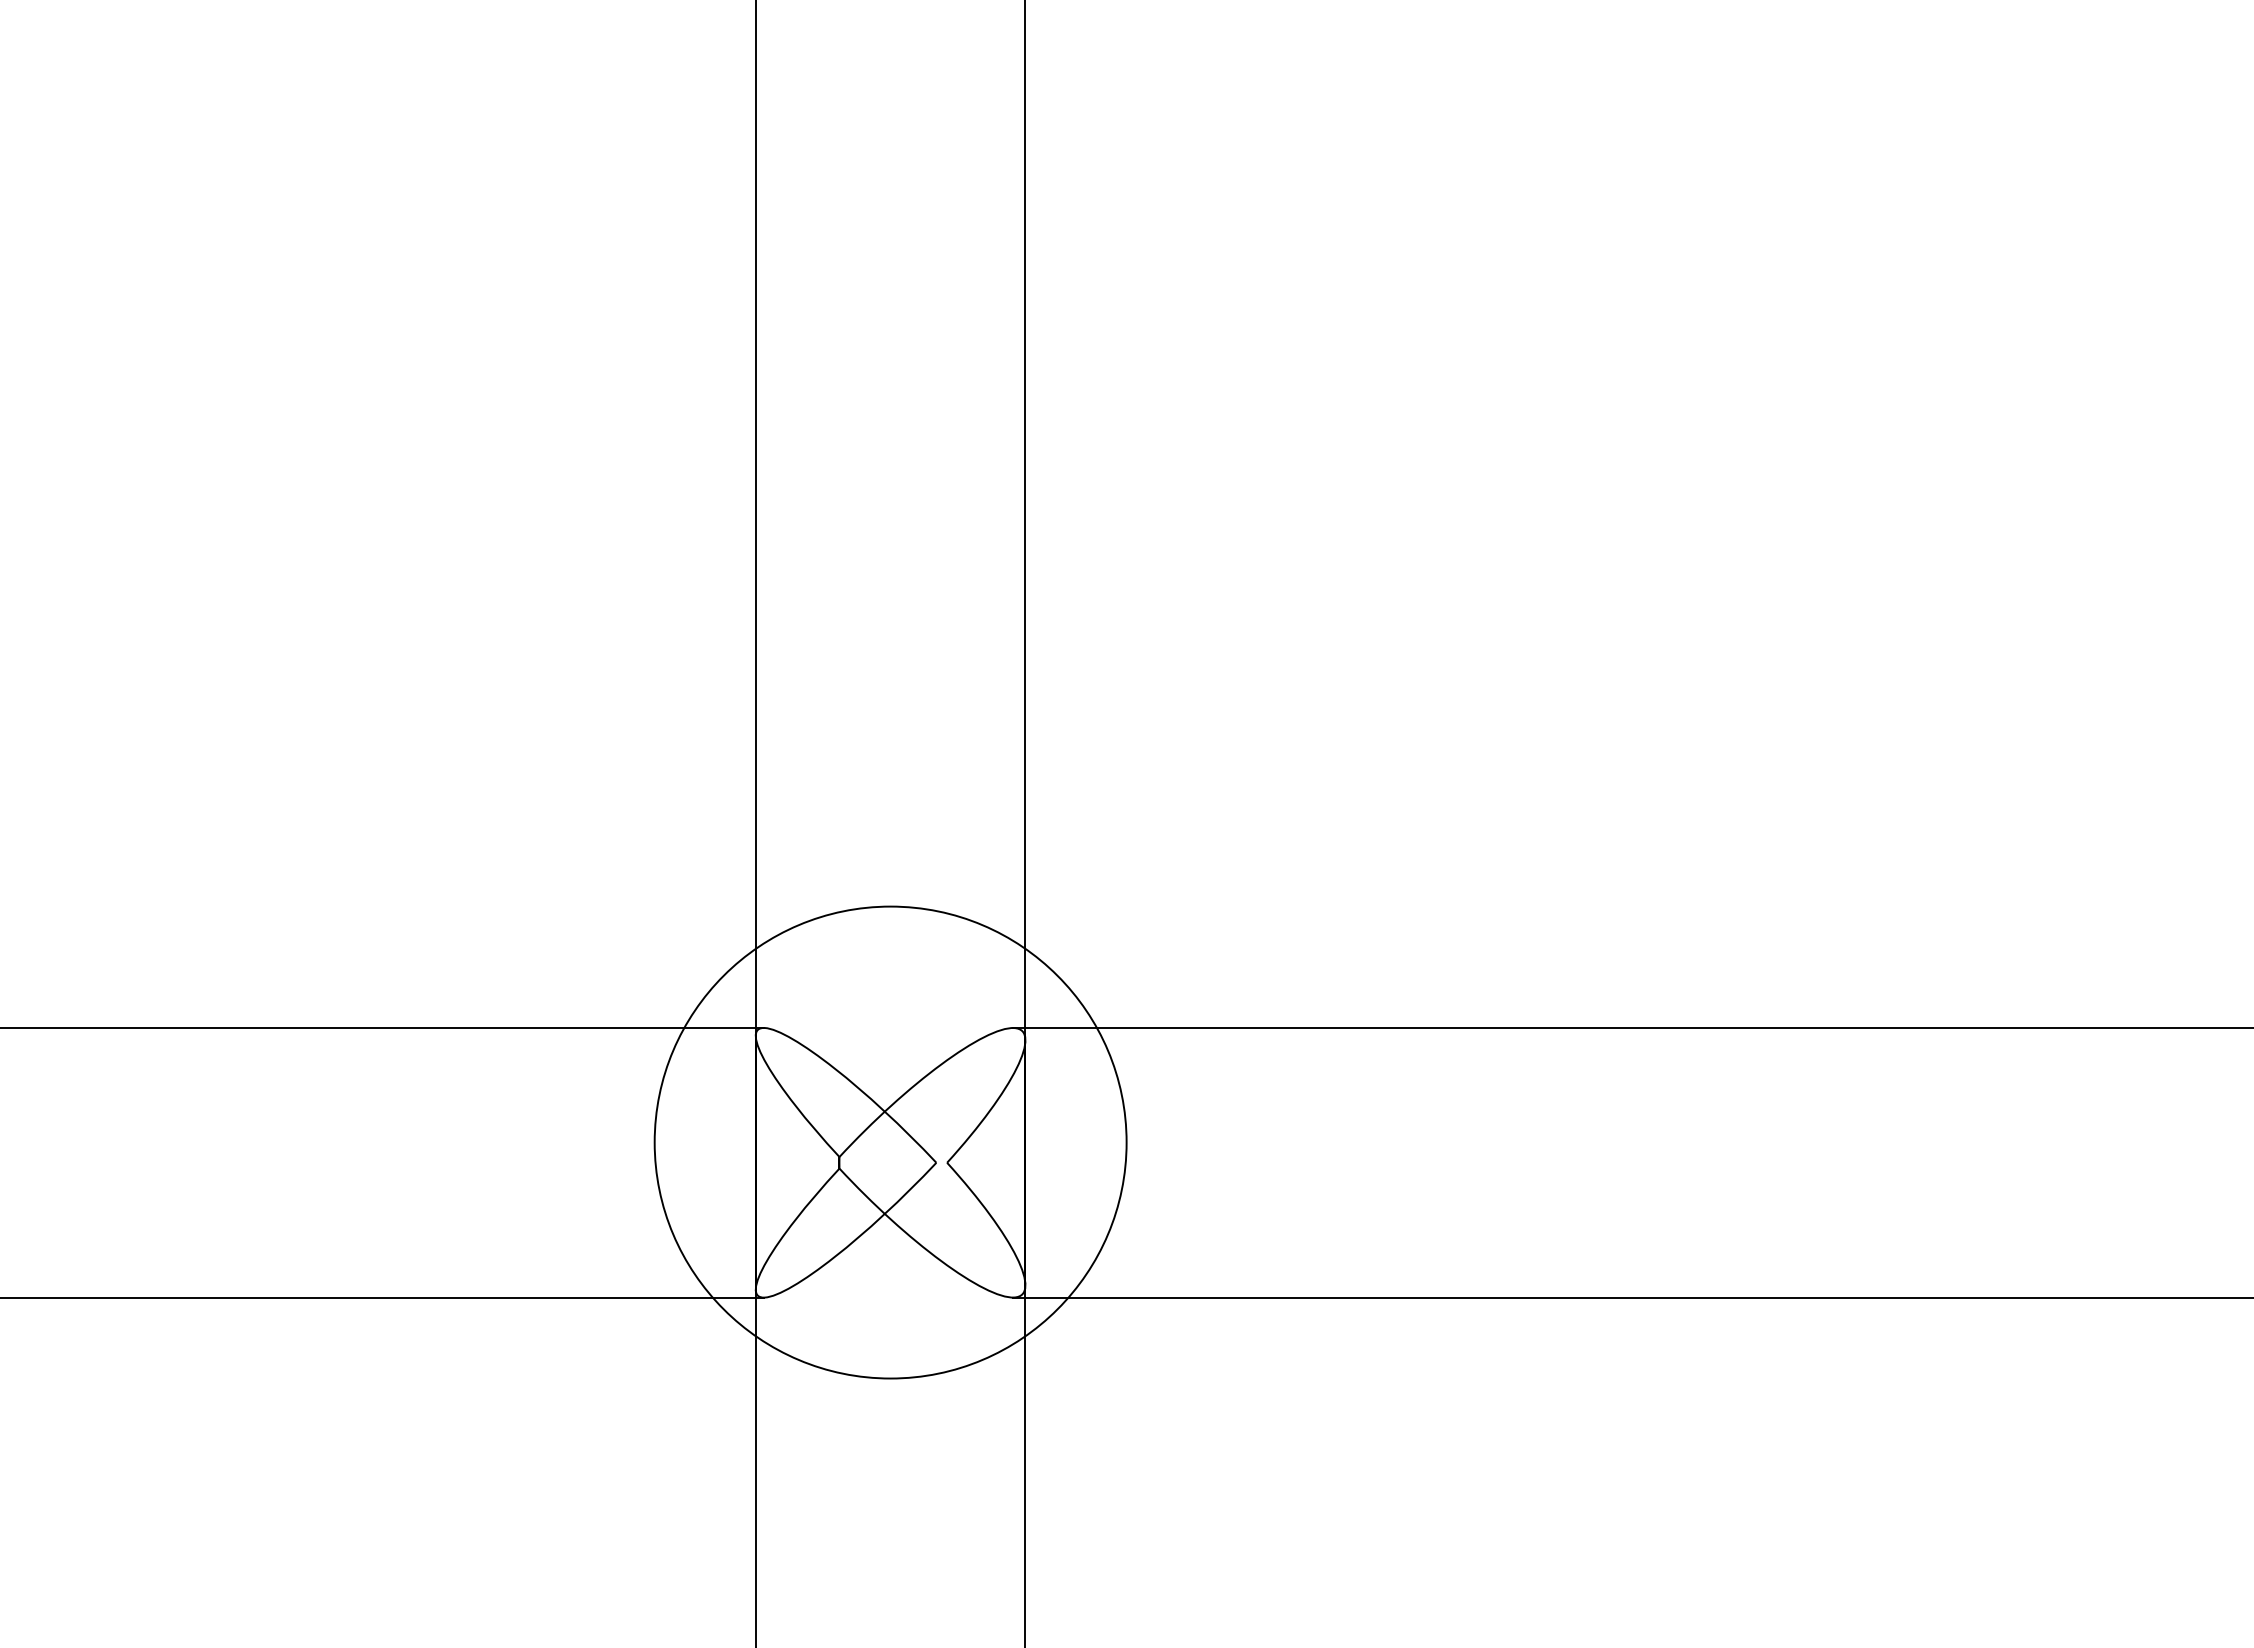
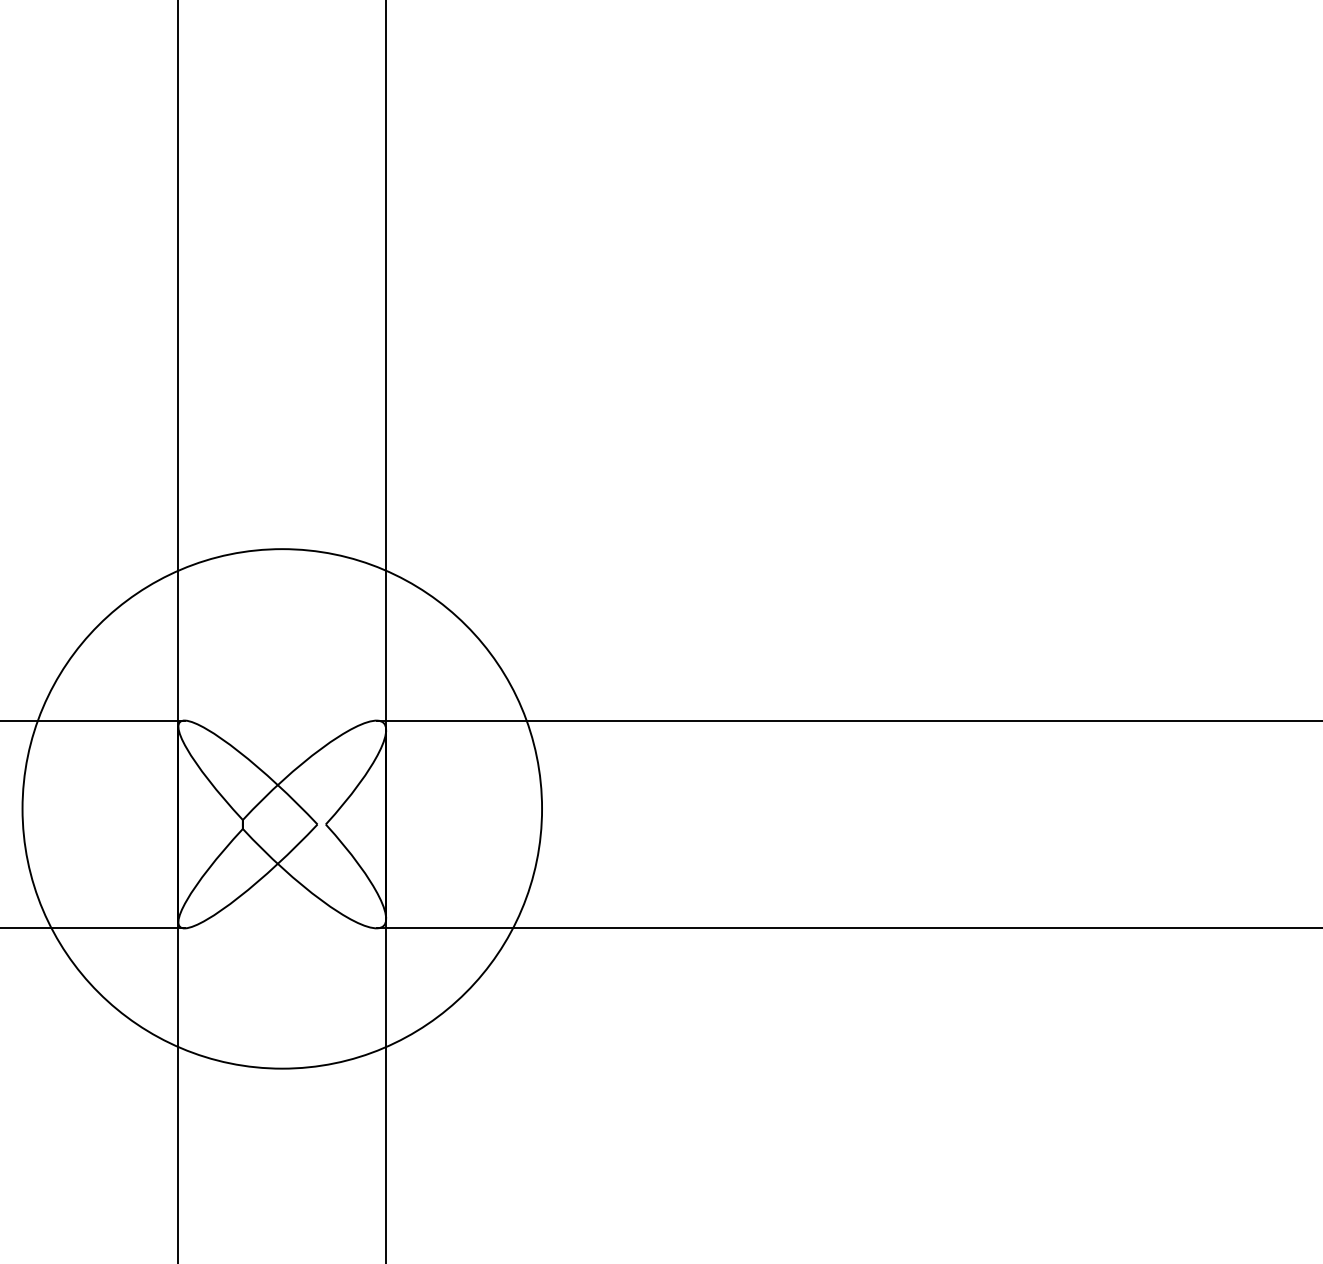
circle: (890, 1142) -> (282, 808), size x1.43

